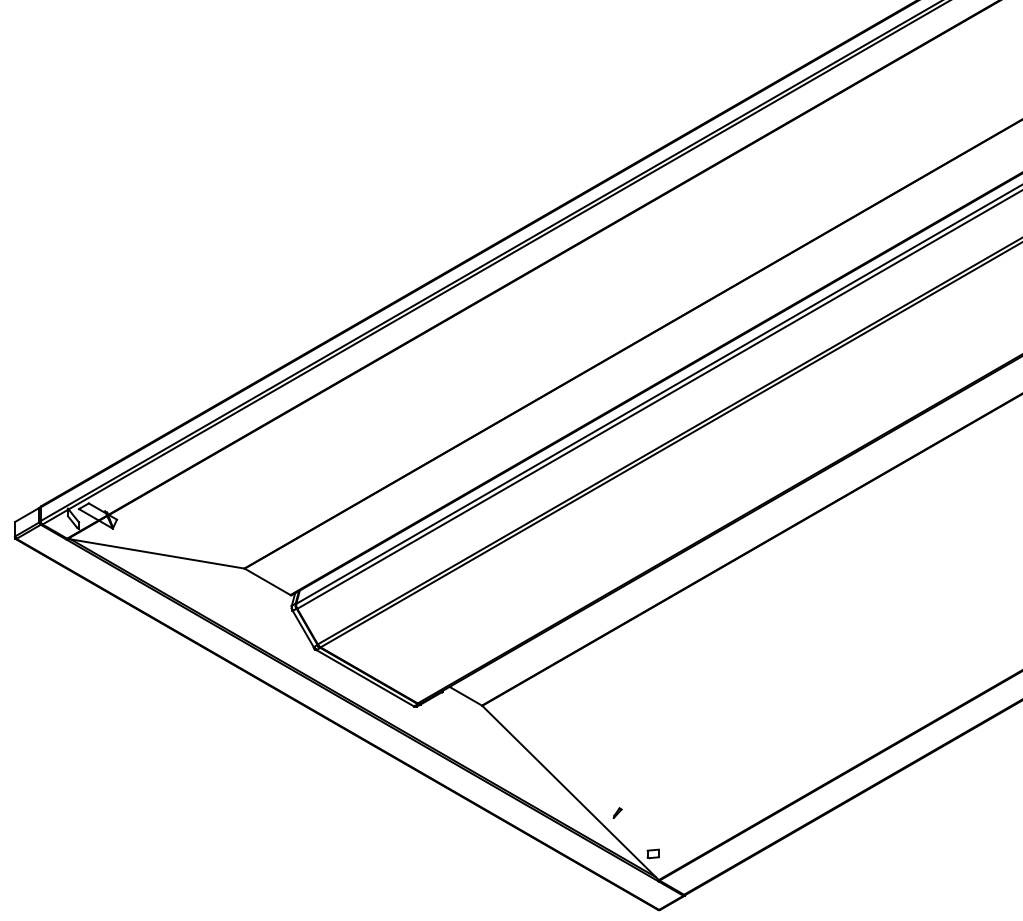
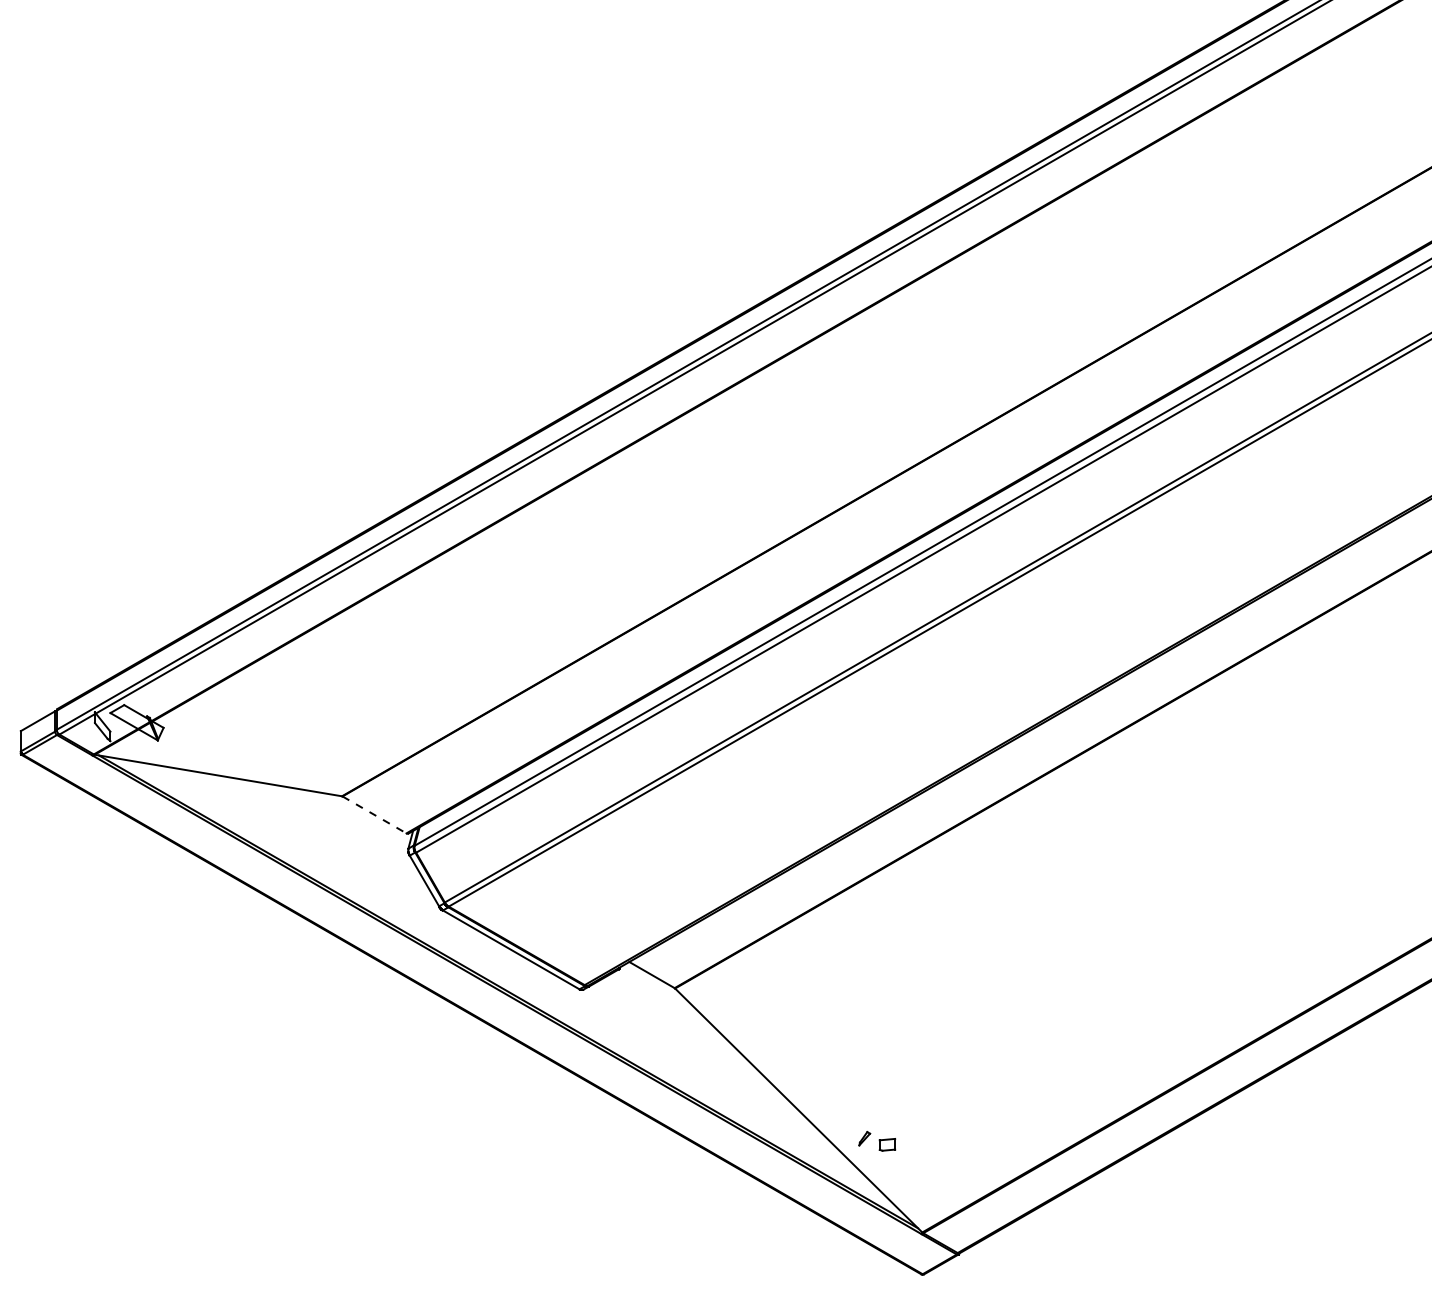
line: (267, 581) -> (374, 814), solid -> dashed
part: (653, 853) -> (887, 1144), moved

